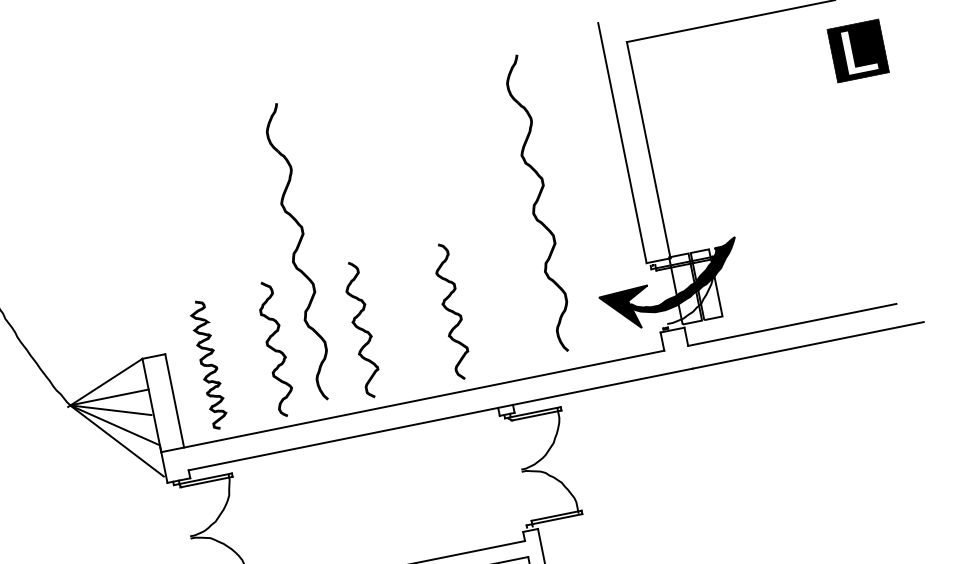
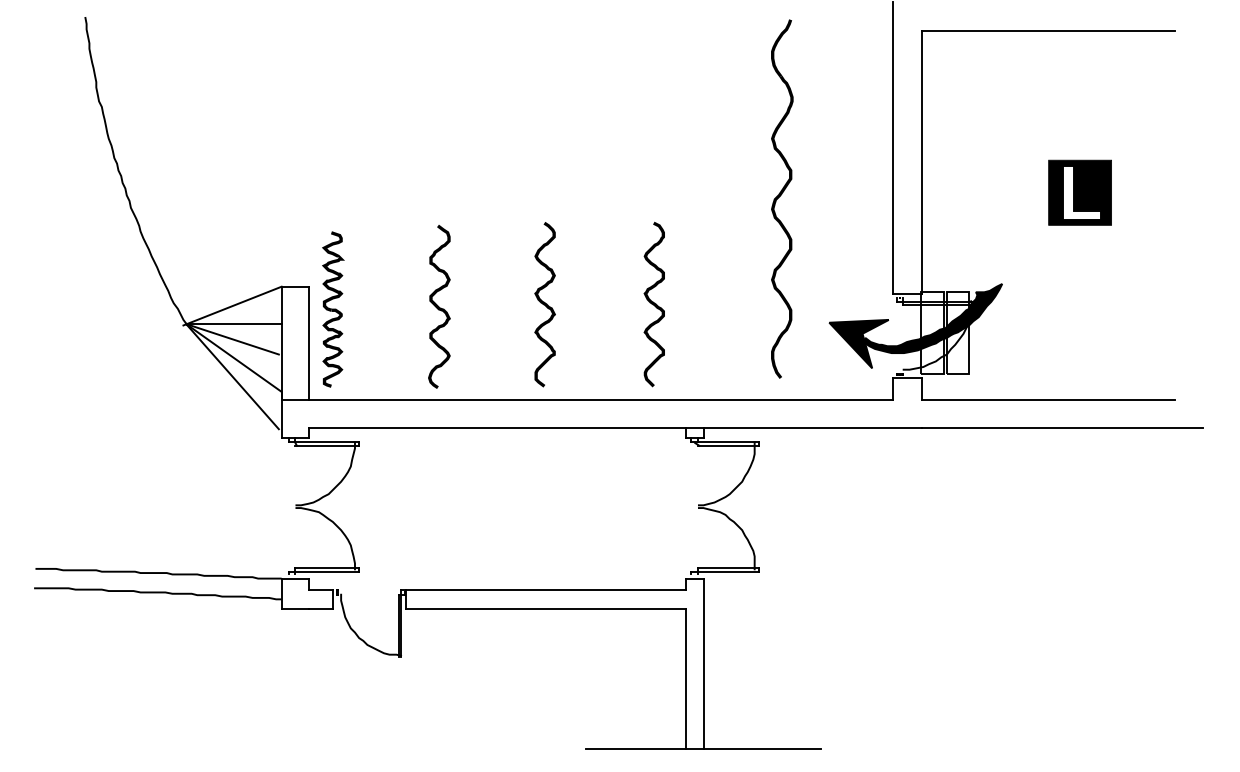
part: (857, 50) -> (1079, 192), moved
part: (299, 251) -> (490, 198), removed
part: (209, 364) -> (333, 309), moved

